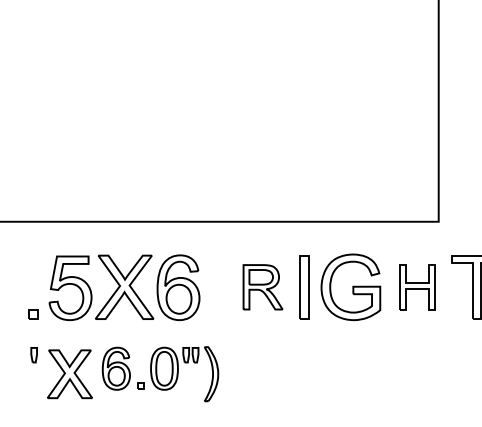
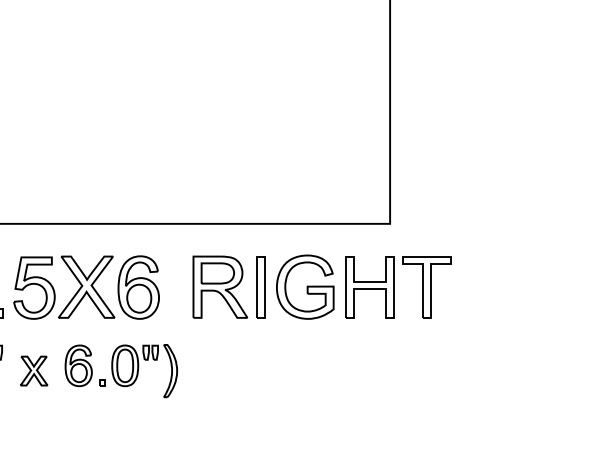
part: (263, 286) -> (220, 286), size x1.43
part: (417, 287) -> (369, 287), size x1.43
part: (70, 373) -> (34, 370), size x0.62

